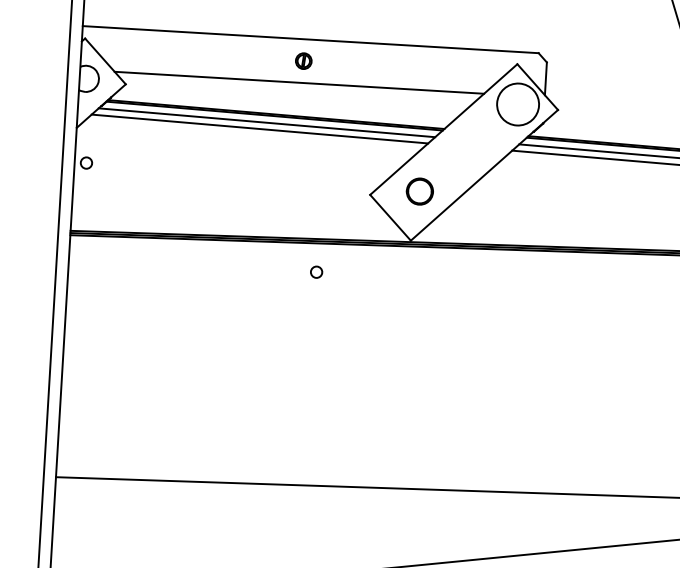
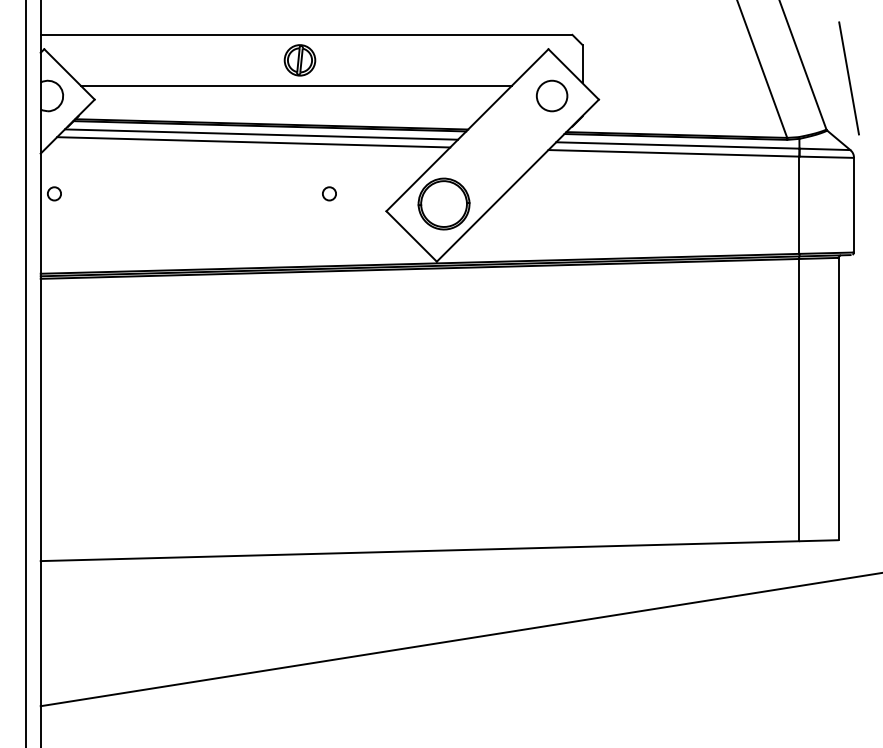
part: (303, 61) -> (299, 60), size x1.67
circle: (517, 104) -> (551, 95), size x0.62
part: (419, 191) -> (443, 203), size x1.67
circle: (316, 271) -> (329, 193), moved

